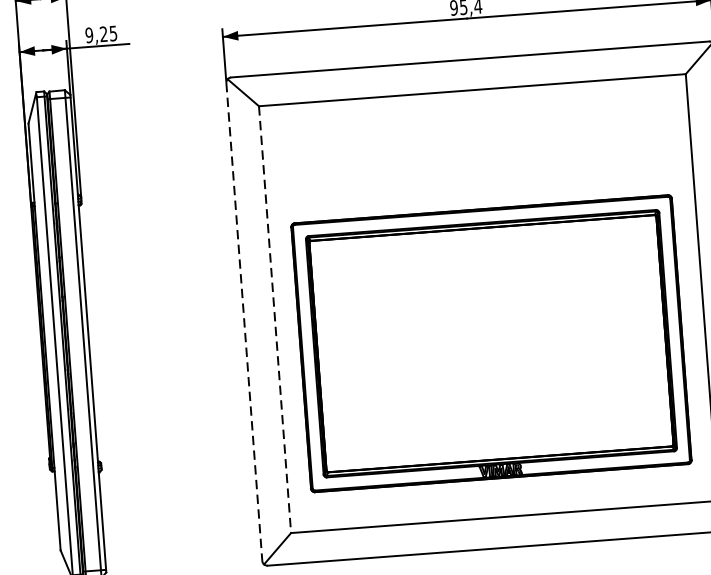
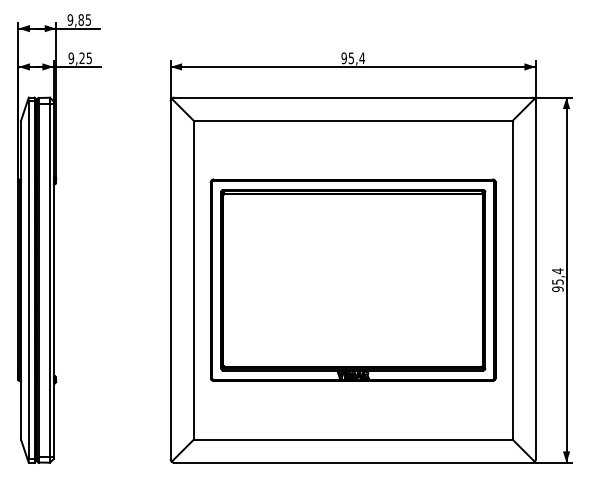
line: (274, 320) -> (193, 280), dashed -> solid
line: (244, 322) -> (170, 280), dashed -> solid
part: (490, 342) -> (352, 279), moved

